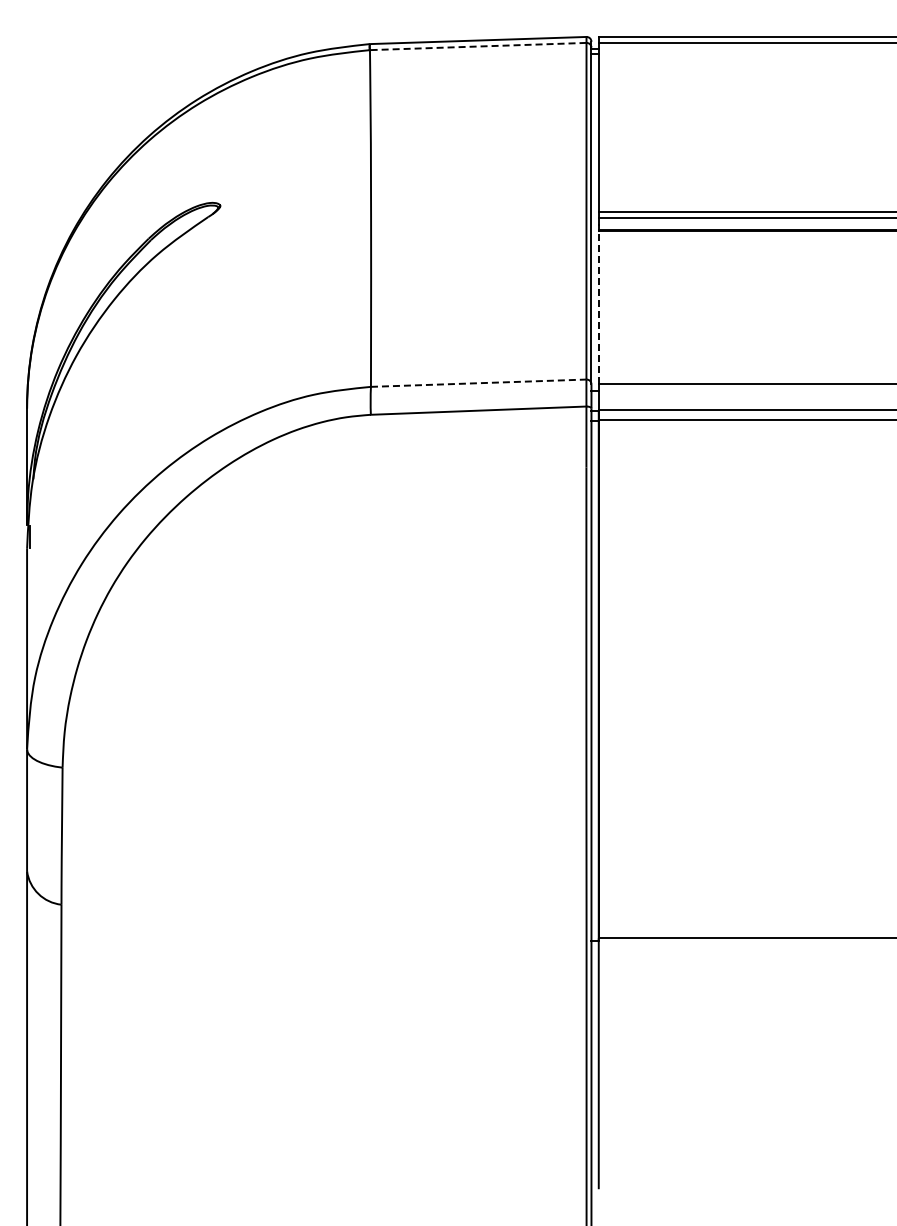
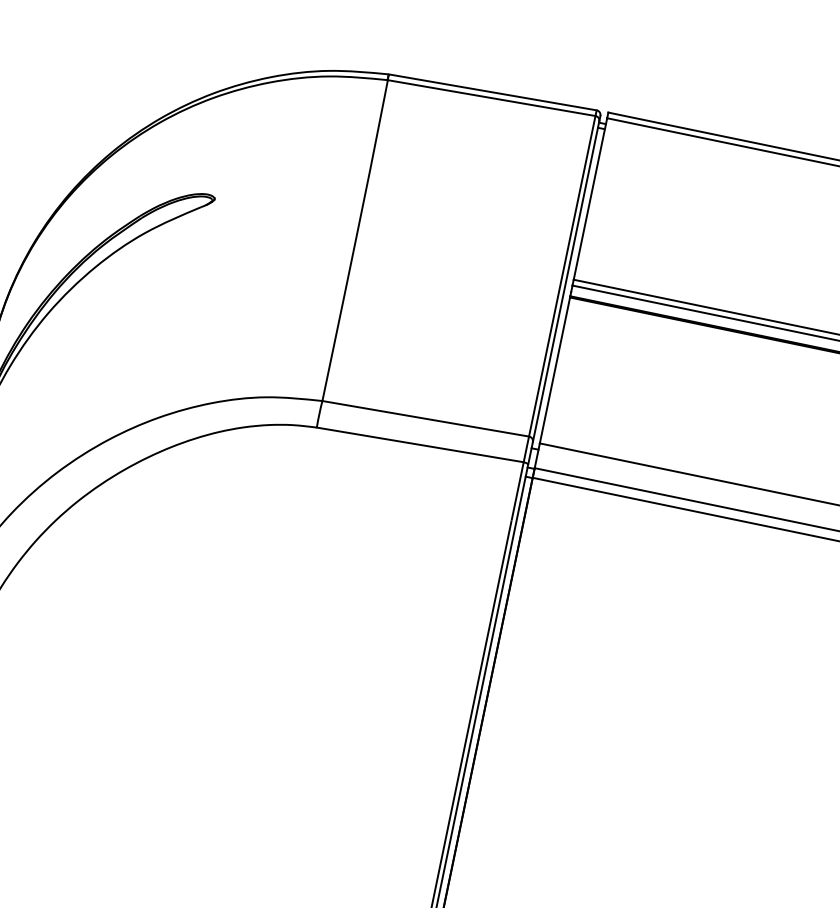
line: (477, 46) -> (490, 97), dashed -> solid
line: (598, 307) -> (554, 370), dashed -> solid
line: (478, 383) -> (425, 419), dashed -> solid

